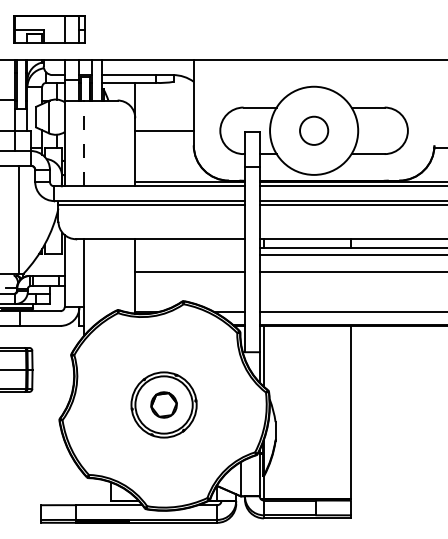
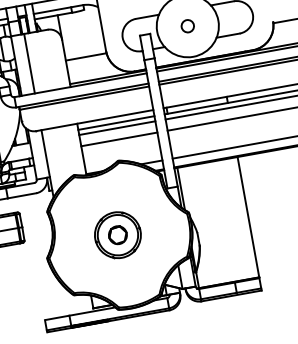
circle: (313, 130) -> (187, 26), size x0.62
line: (164, 131) -> (86, 57), moved
line: (83, 143) -> (29, 63), dashed -> solid
line: (189, 248) -> (116, 123), added
line: (189, 255) -> (116, 128), added

